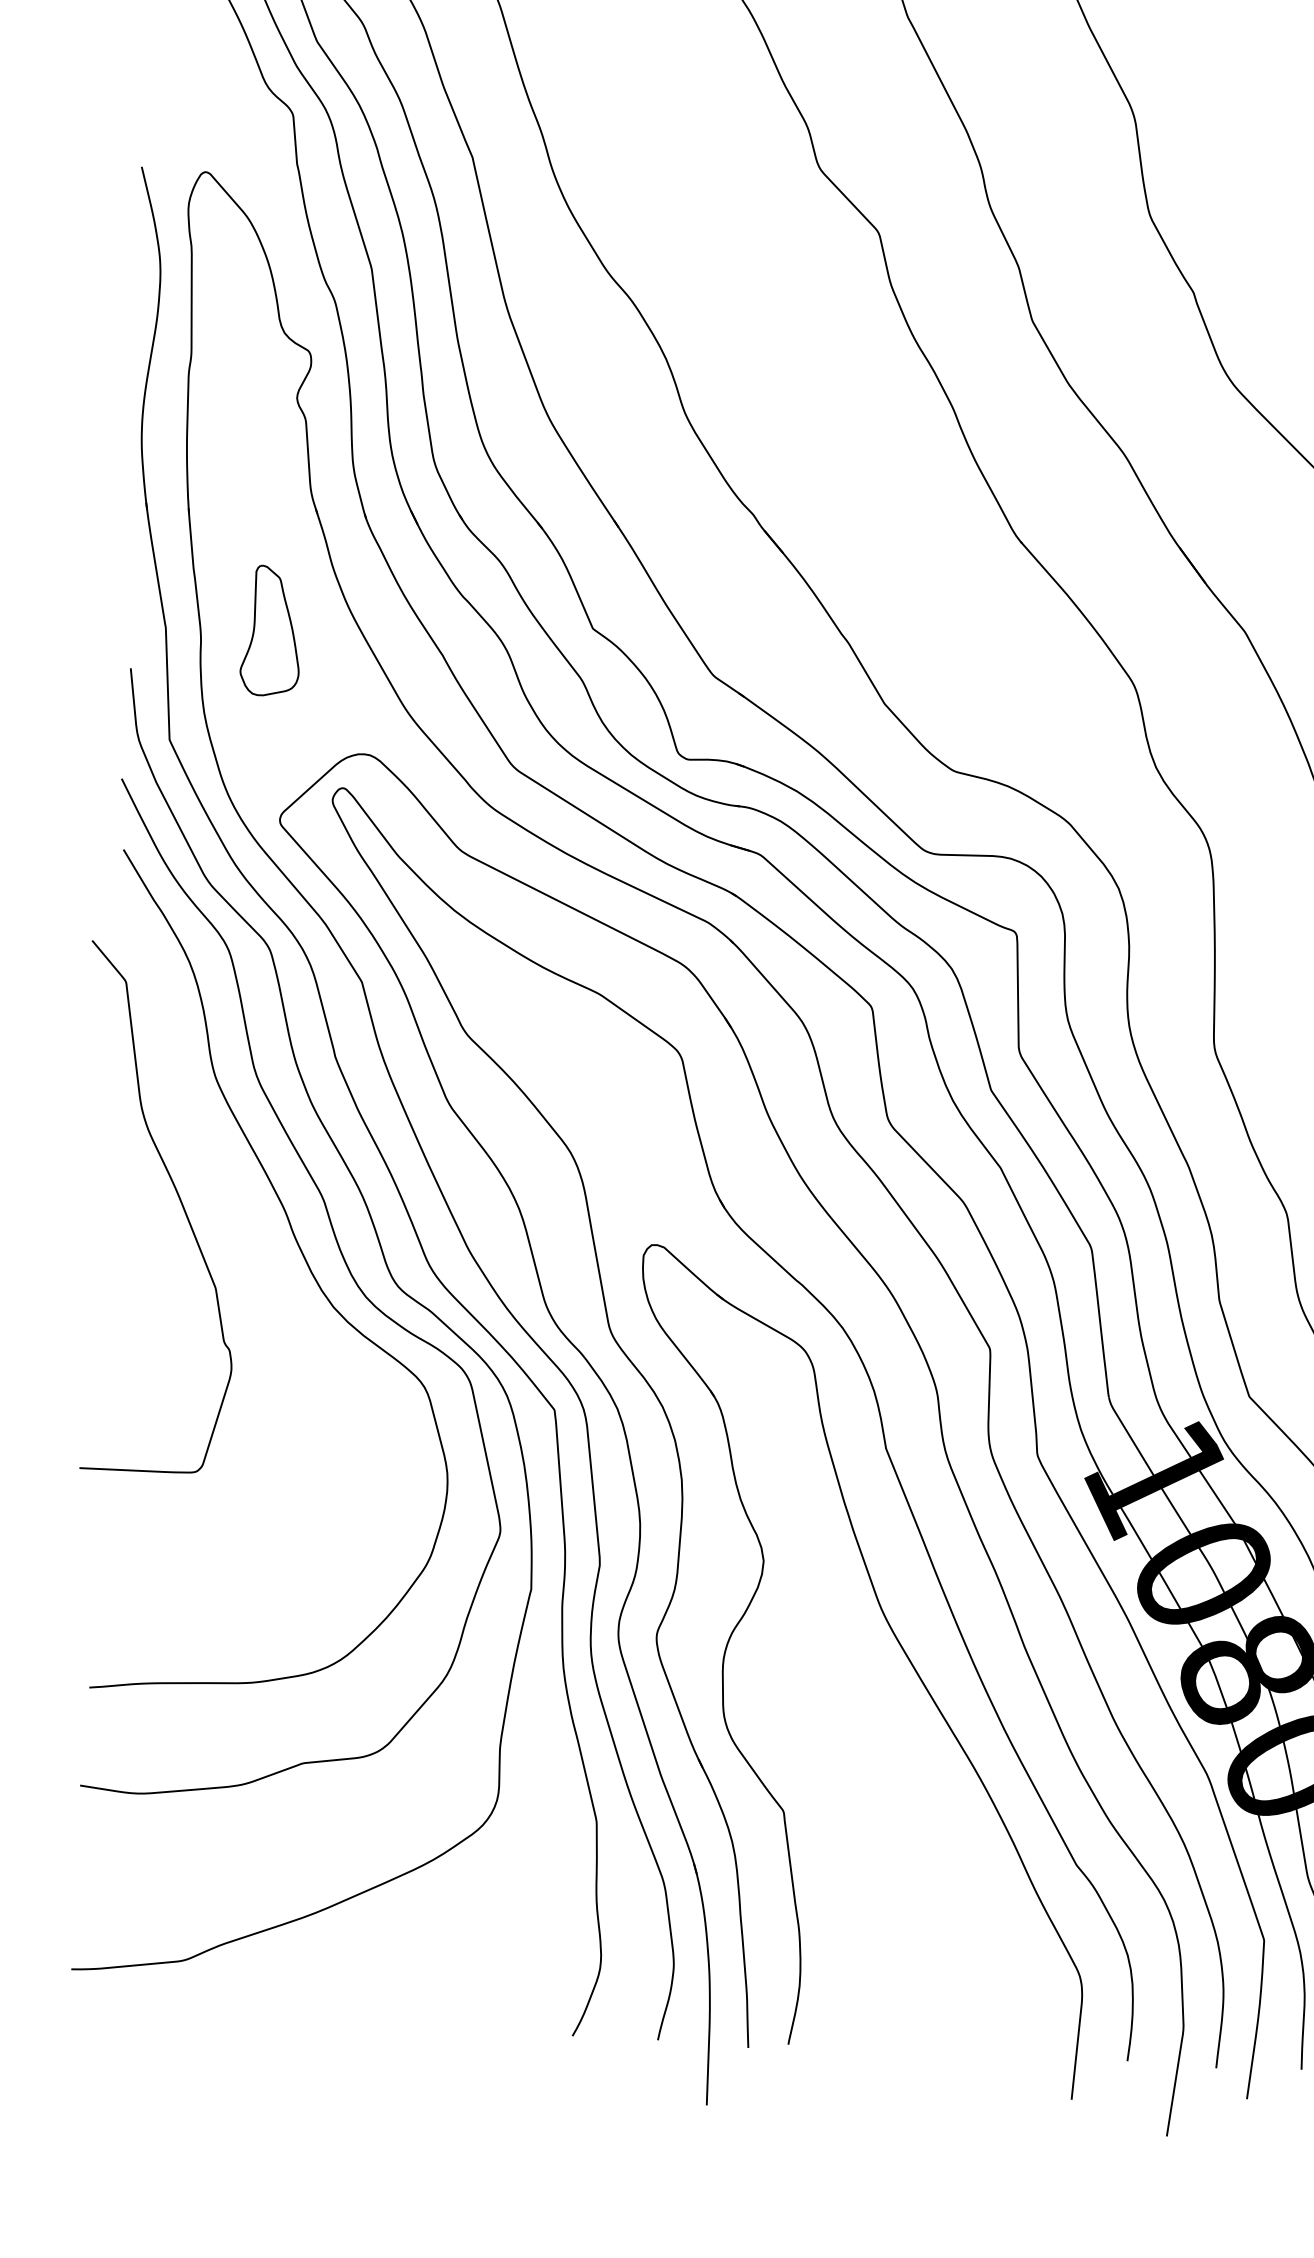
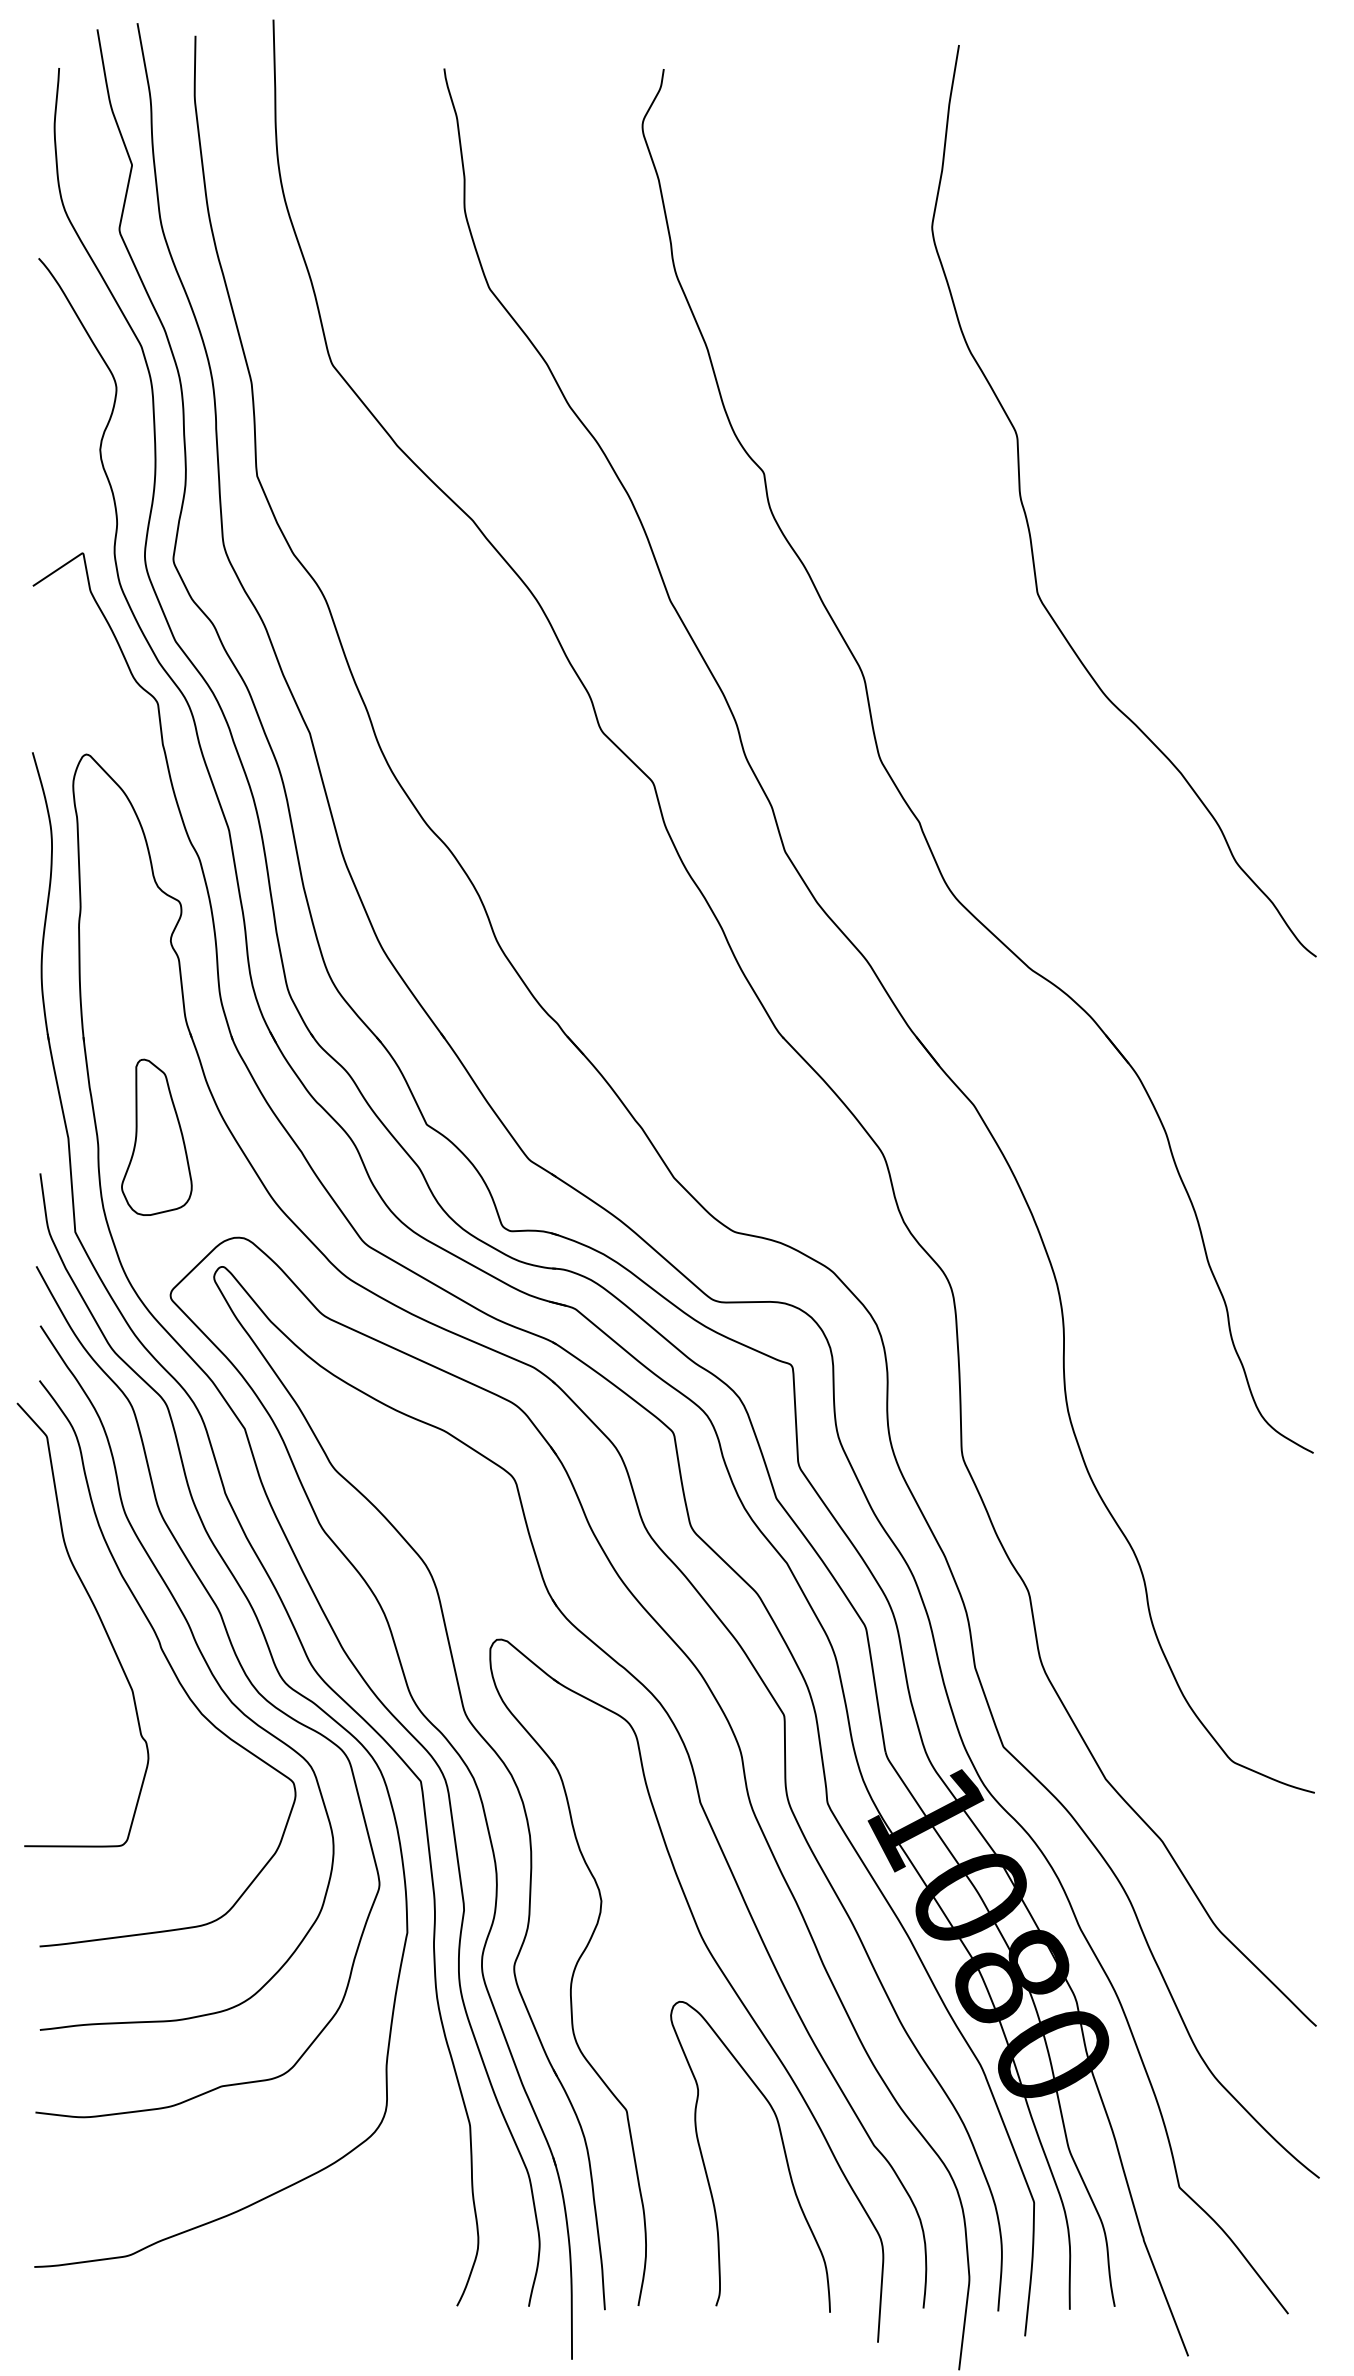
part: (270, 629) -> (156, 1136), size x1.43
curve: (258, 1256) -> (167, 1662), added
curve: (967, 1861) -> (782, 2146), added

